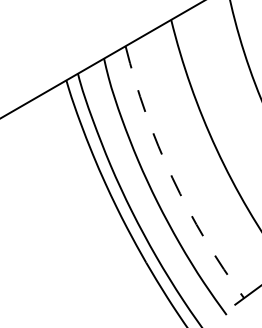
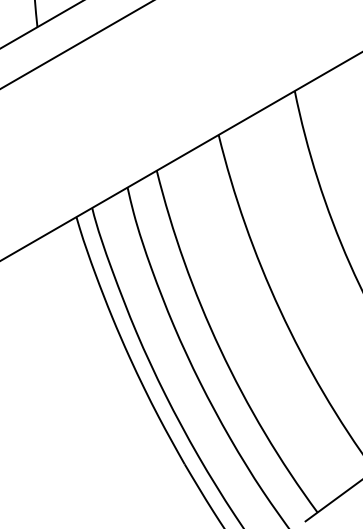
arc: (172, 178) -> (220, 349), dashed -> solid

